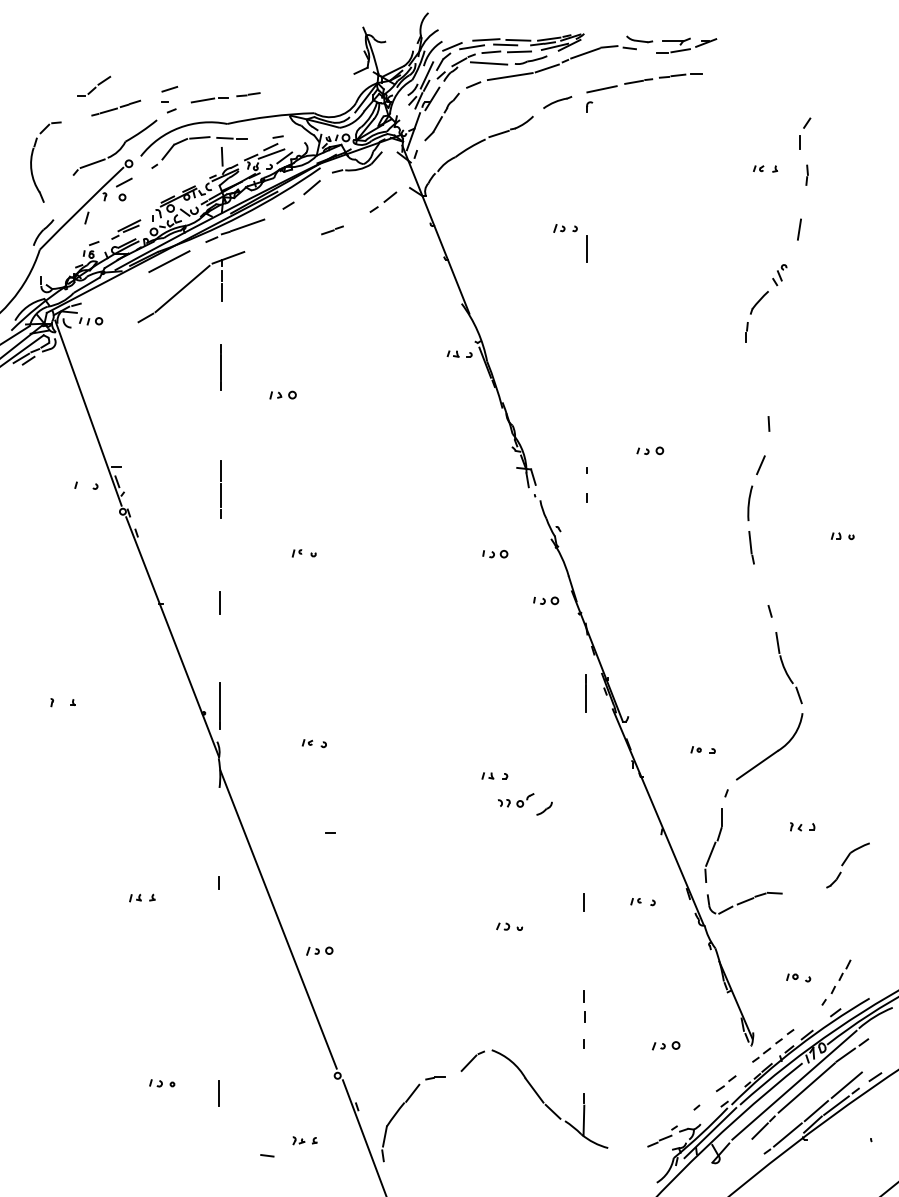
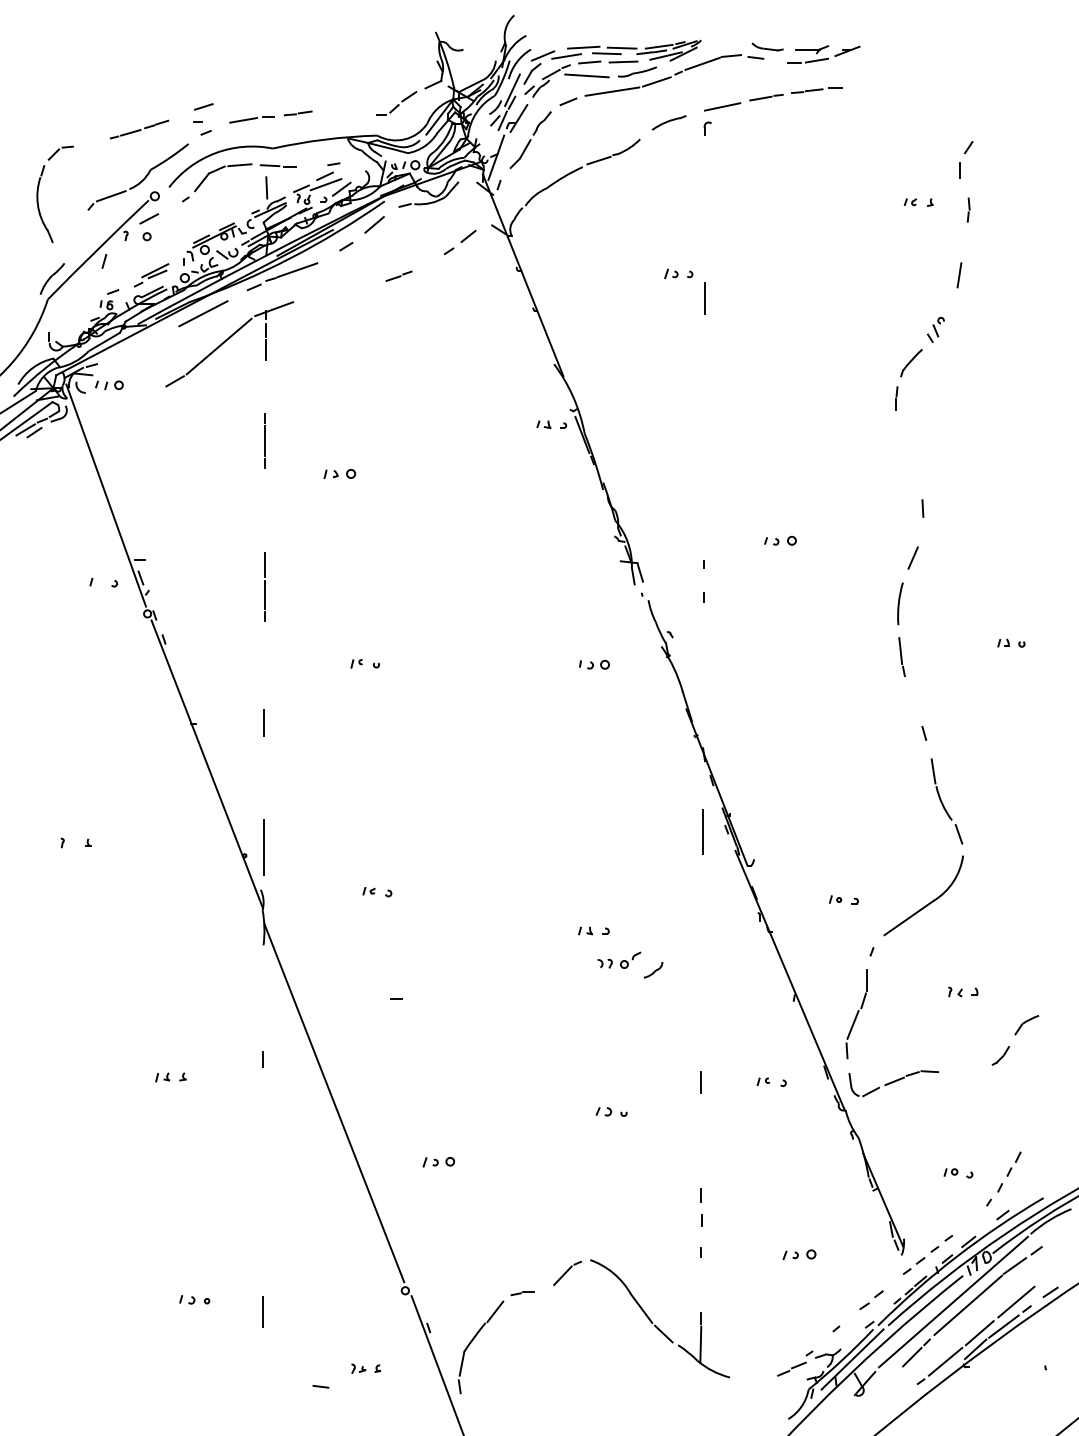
part: (93, 86) -> (396, 103), moved
part: (546, 600) -> (655, 720), removed
part: (855, 854) -> (1026, 1025), size x0.71
part: (319, 951) -> (438, 1162), moved

